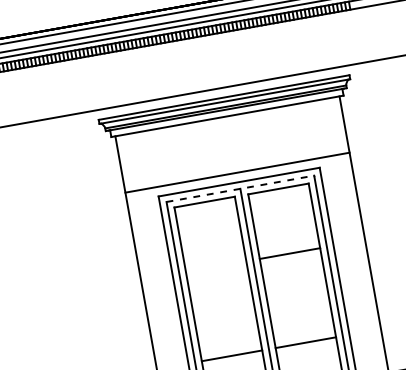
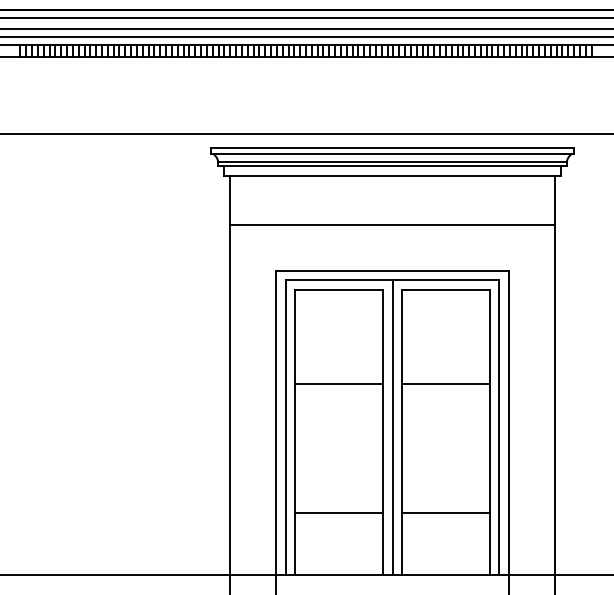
line: (237, 172) -> (392, 225), moved
line: (240, 188) -> (392, 280), dashed -> solid
line: (215, 266) -> (338, 383), added

